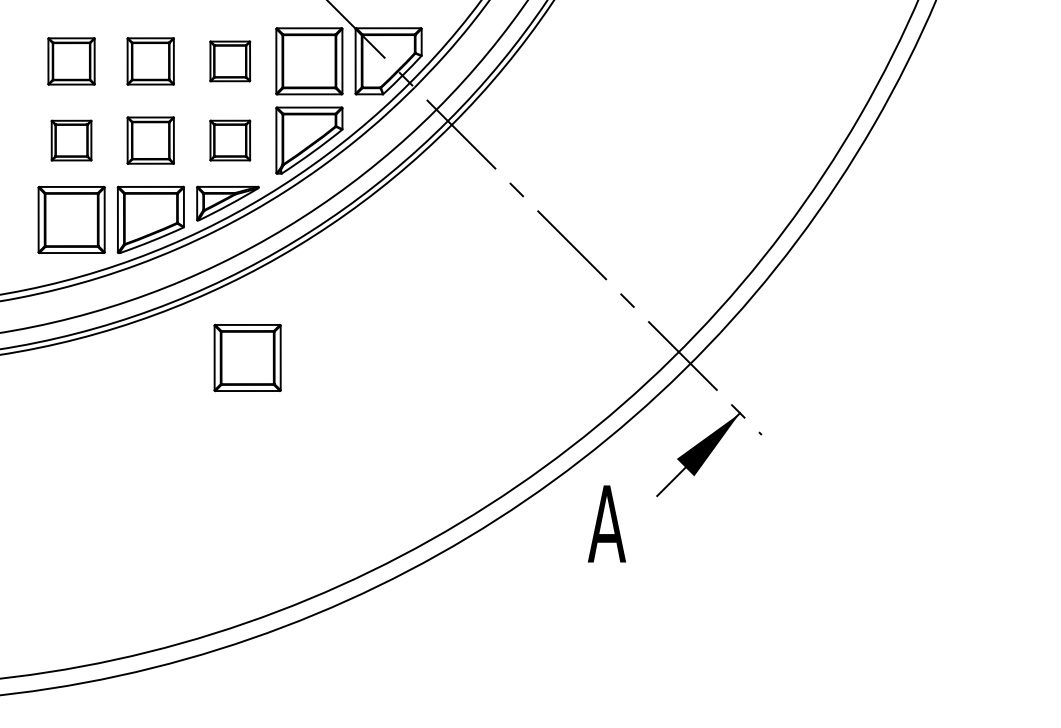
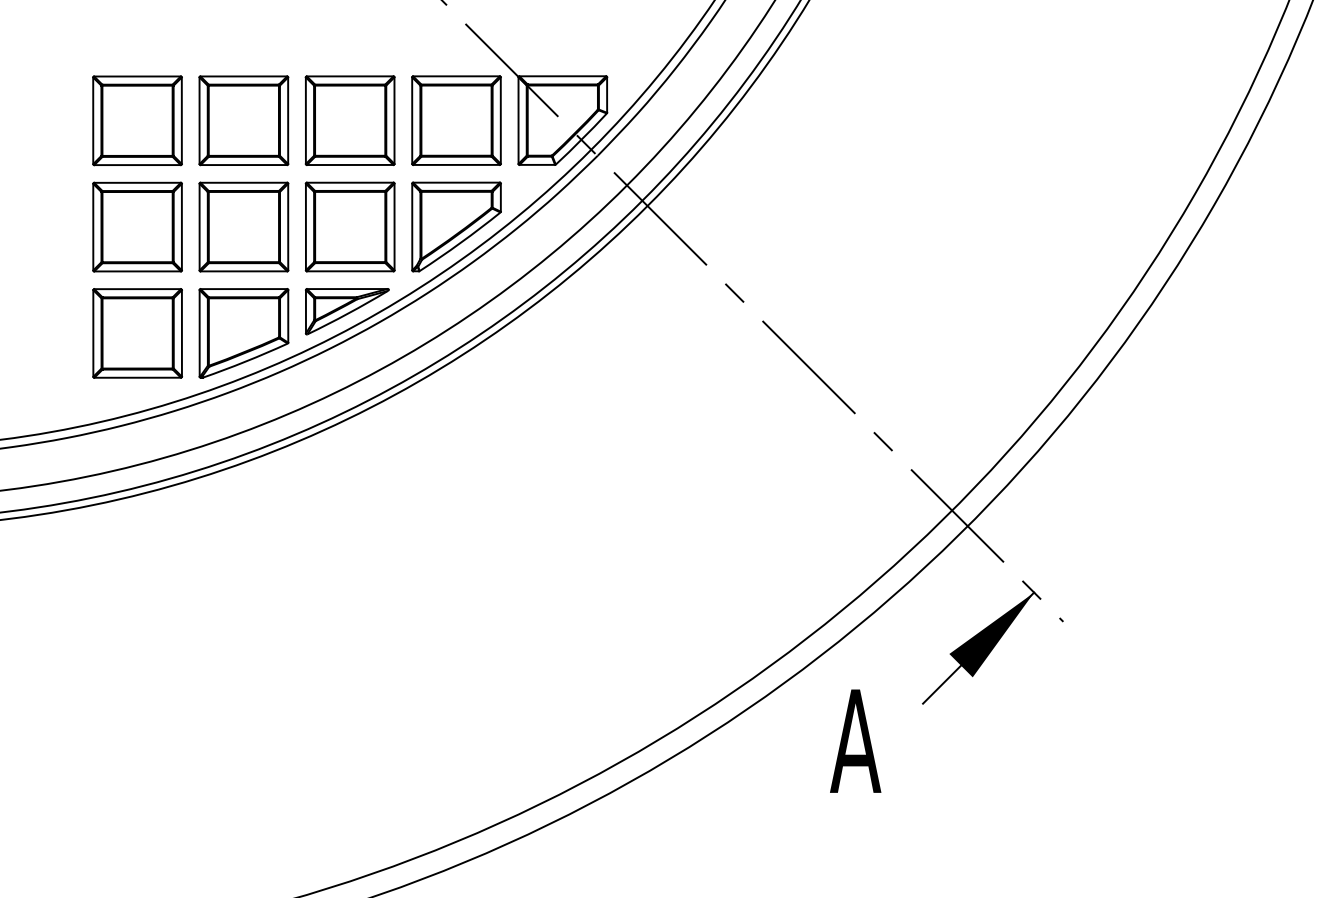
part: (71, 61) -> (137, 120), size x1.43
part: (150, 61) -> (243, 120), size x1.43
part: (230, 61) -> (350, 120), size x1.67
part: (71, 140) -> (137, 226), size x1.67
part: (150, 140) -> (243, 226), size x1.43
part: (230, 140) -> (350, 226), size x1.67
part: (247, 357) -> (373, 517), removed

